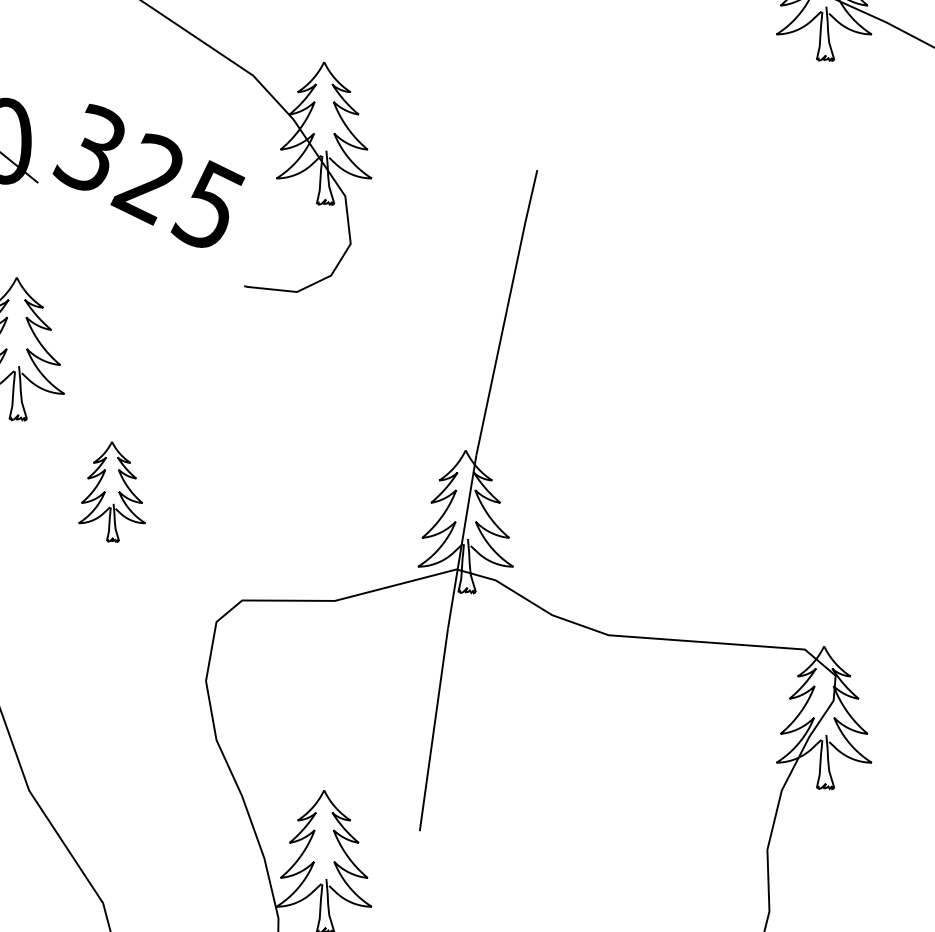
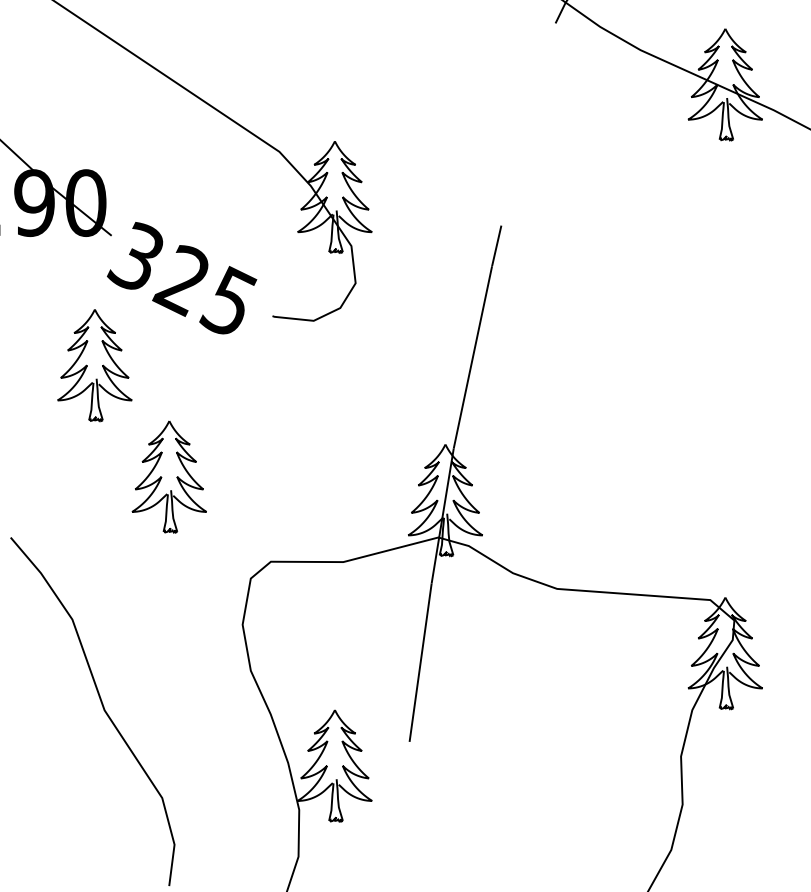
text: (149, 176) -> (182, 278), moved
part: (111, 491) -> (168, 476), size x1.43

